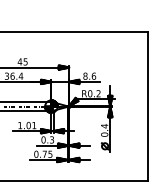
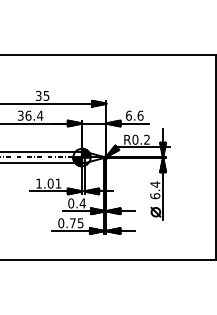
text: (19, 61) -> (38, 95), 45 -> 35
text: (85, 76) -> (128, 115), 8.6 -> 6.6
text: (104, 134) -> (154, 195), 0.4 -> 6.4
text: (51, 139) -> (82, 203), 0.3 -> 0.4

